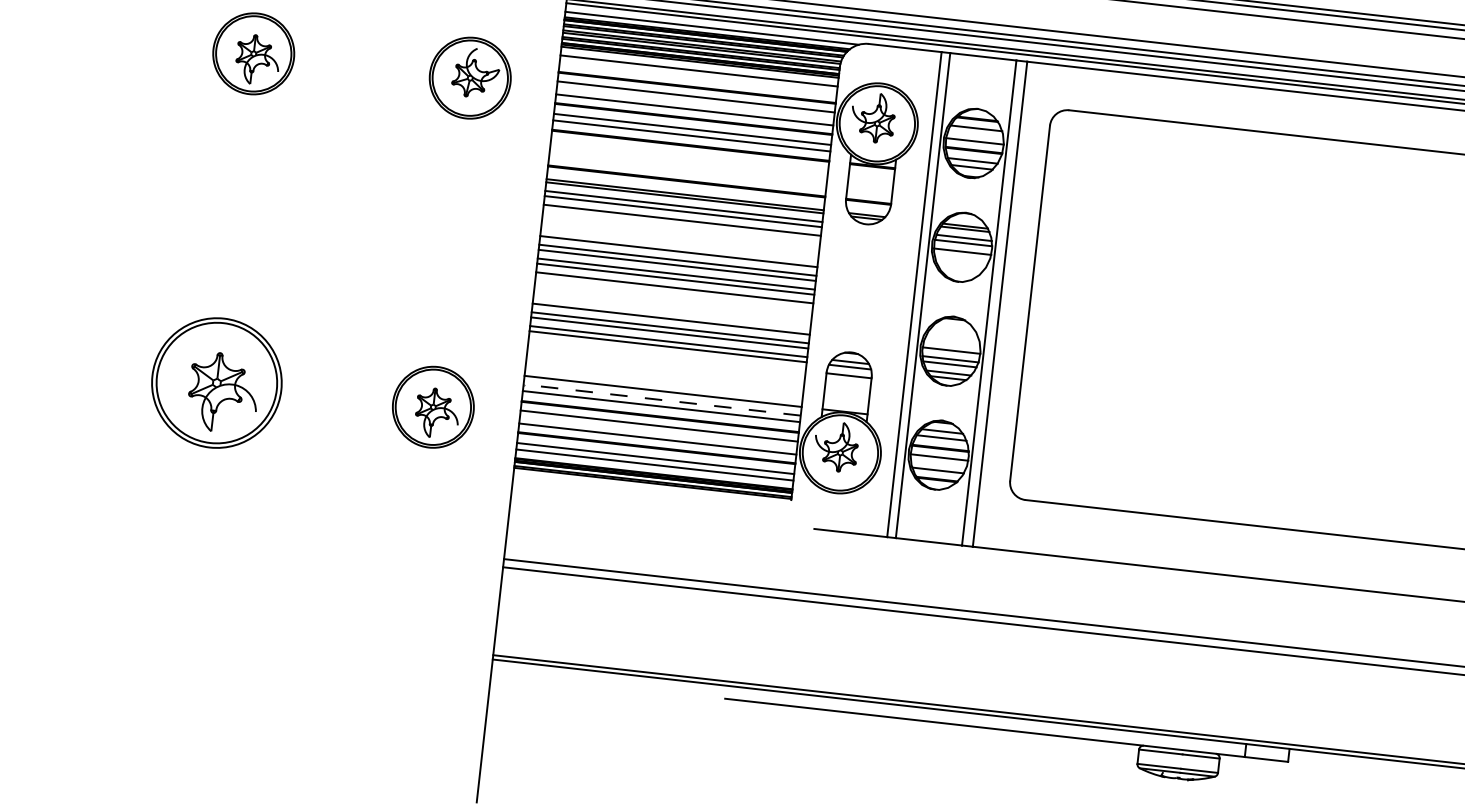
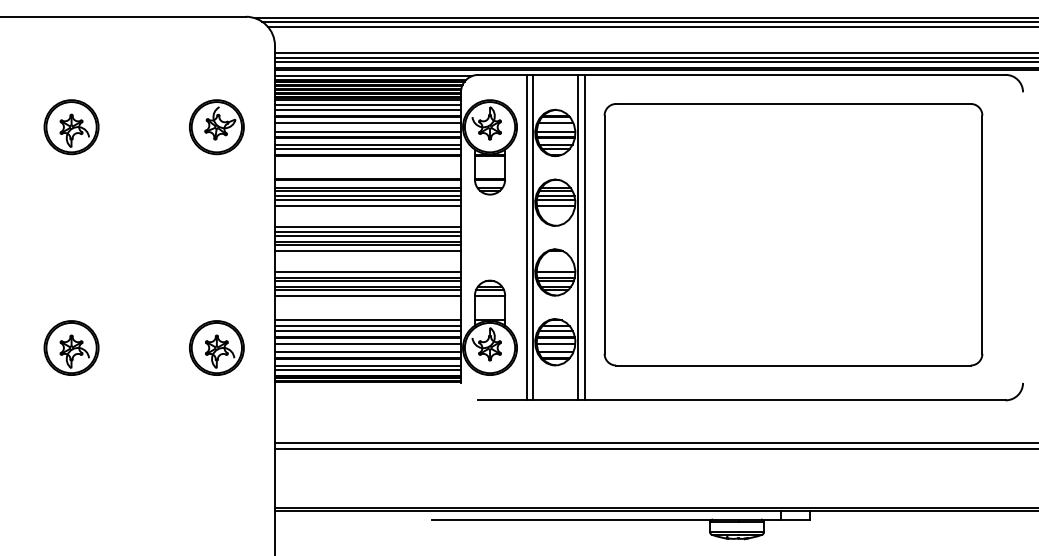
line: (697, 76) -> (367, 109), added
line: (666, 355) -> (367, 296), added
part: (216, 382) -> (71, 347), size x0.62
line: (661, 400) -> (367, 326), dashed -> solid

